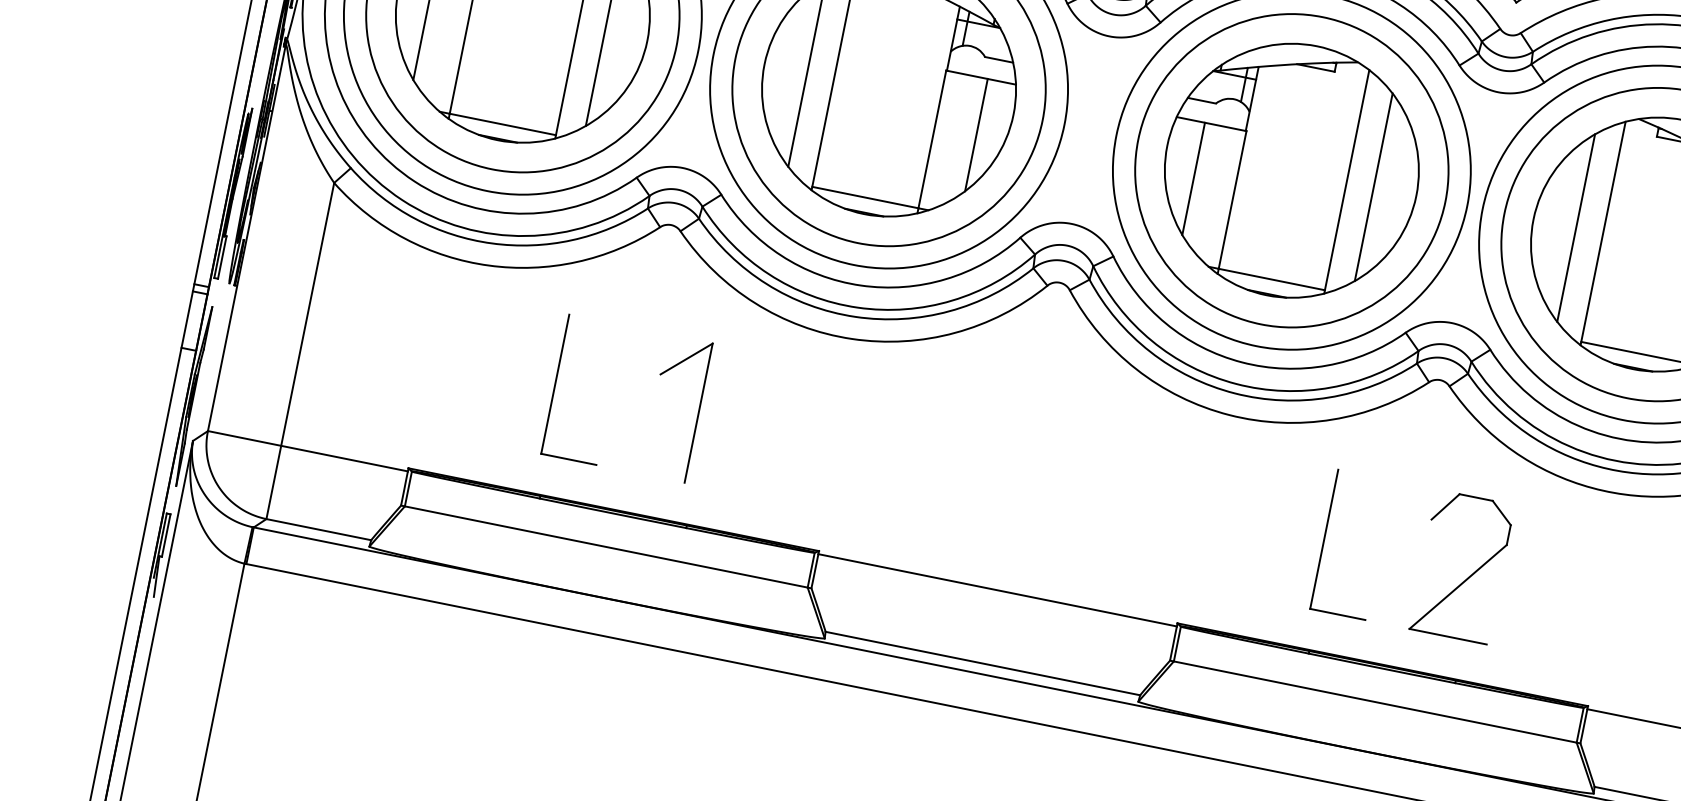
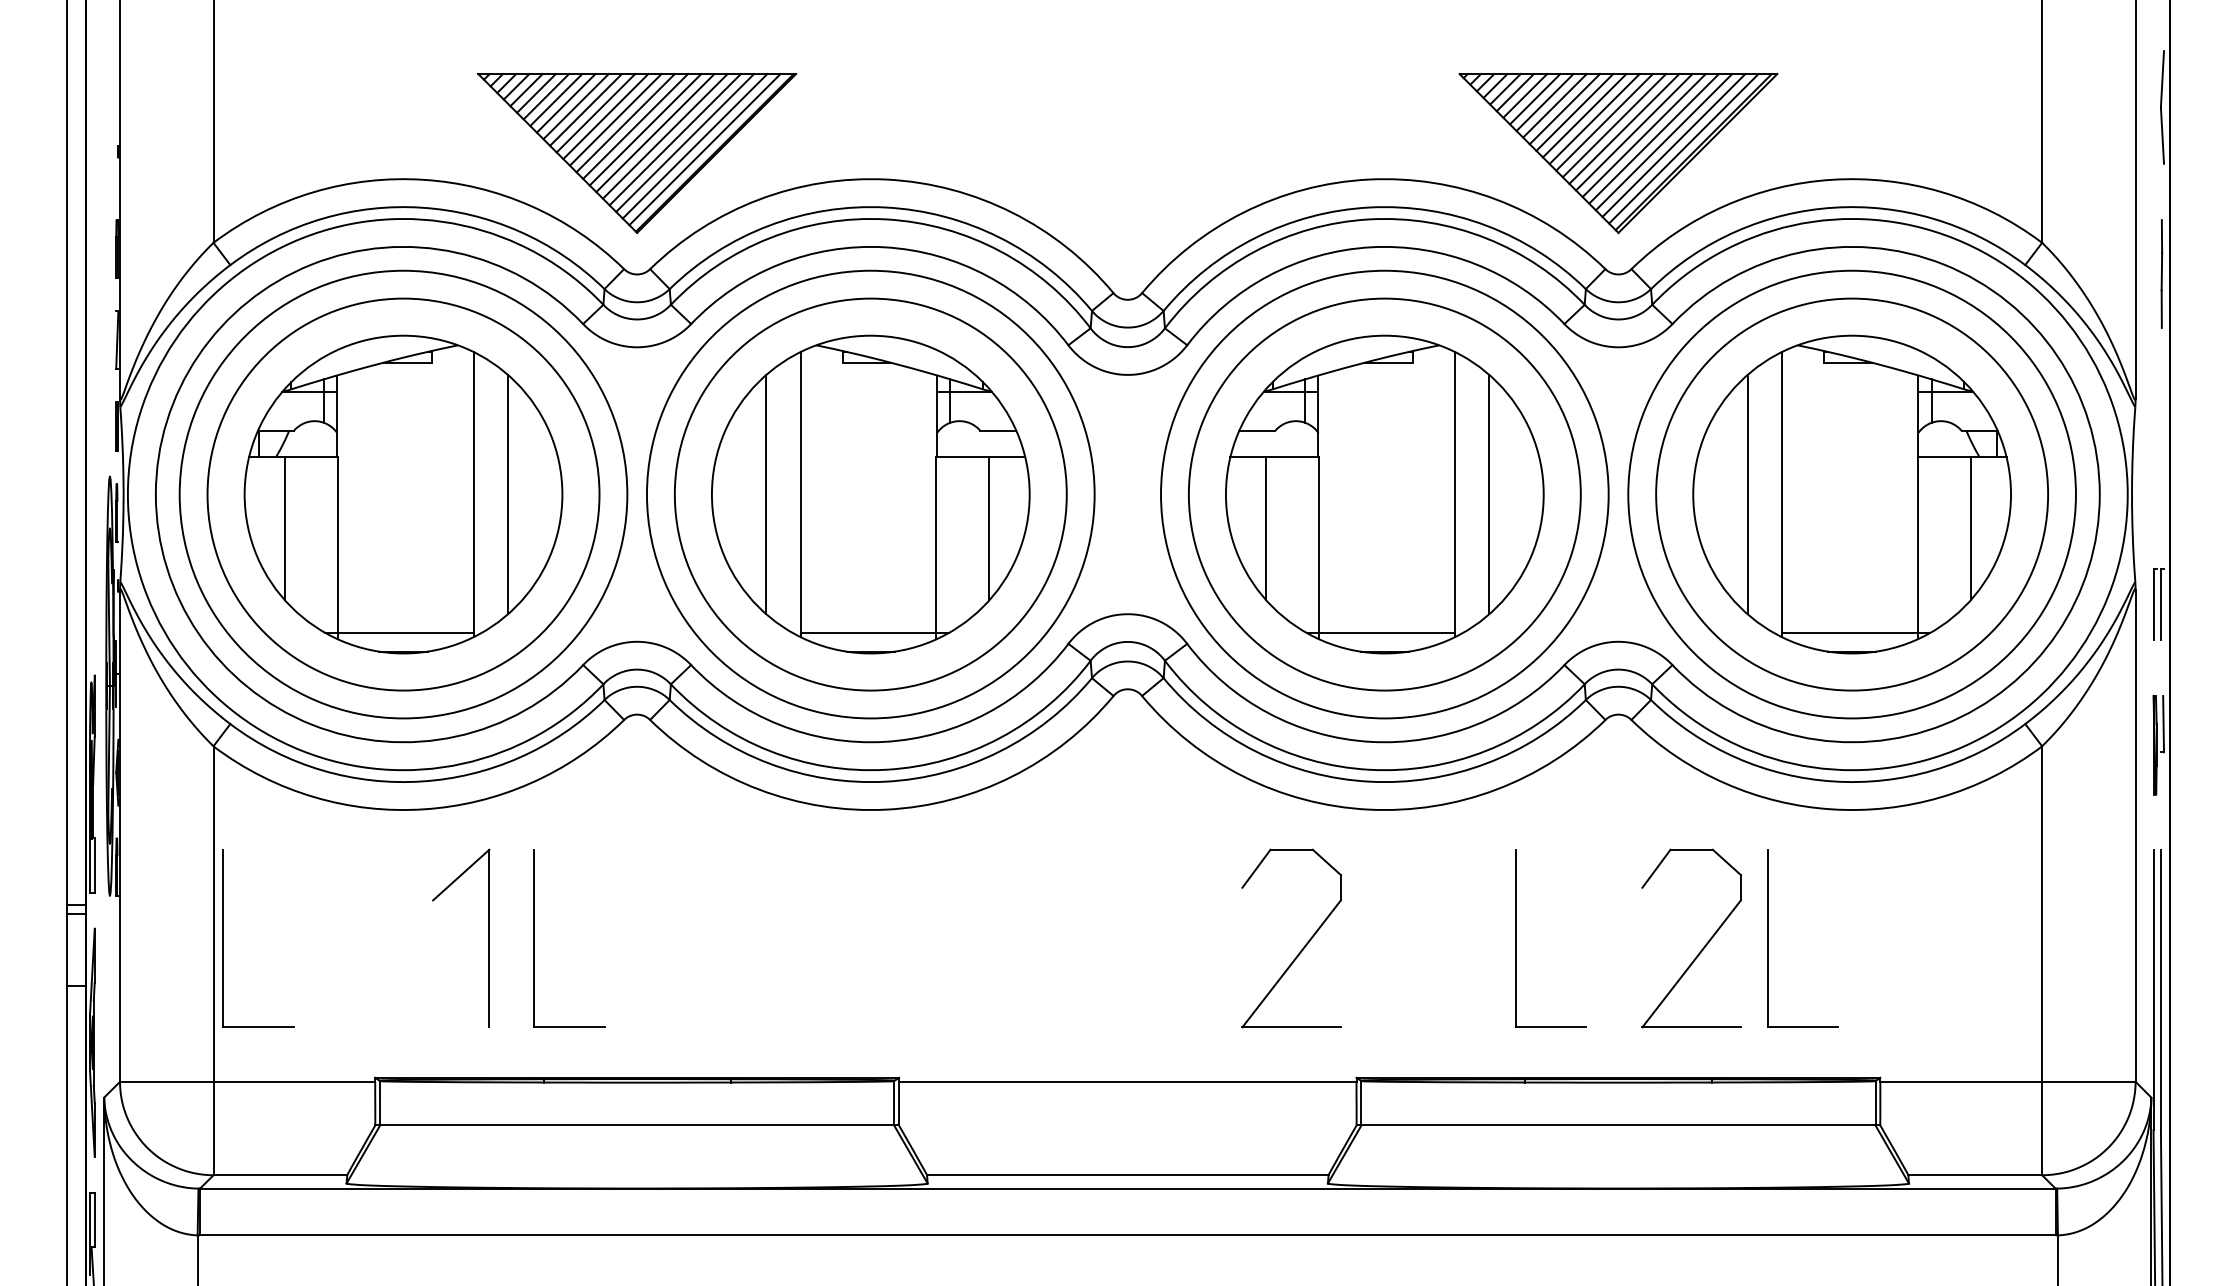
part: (311, 335) -> (223, 938), added
part: (698, 412) -> (488, 937), moved
part: (1156, 512) -> (1303, 946), added
part: (1522, 579) -> (1768, 938), added

